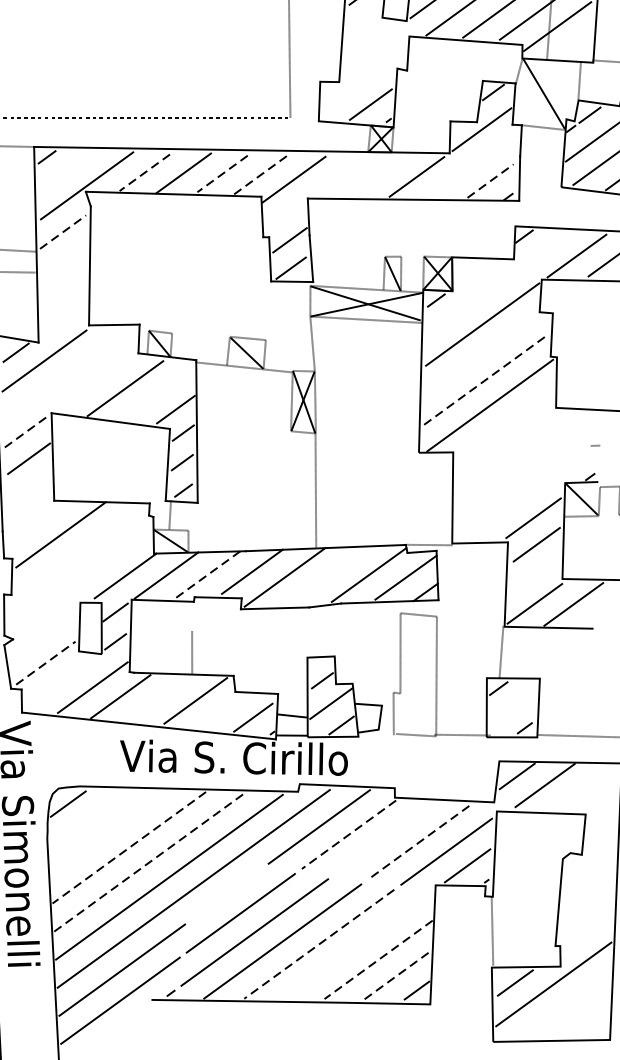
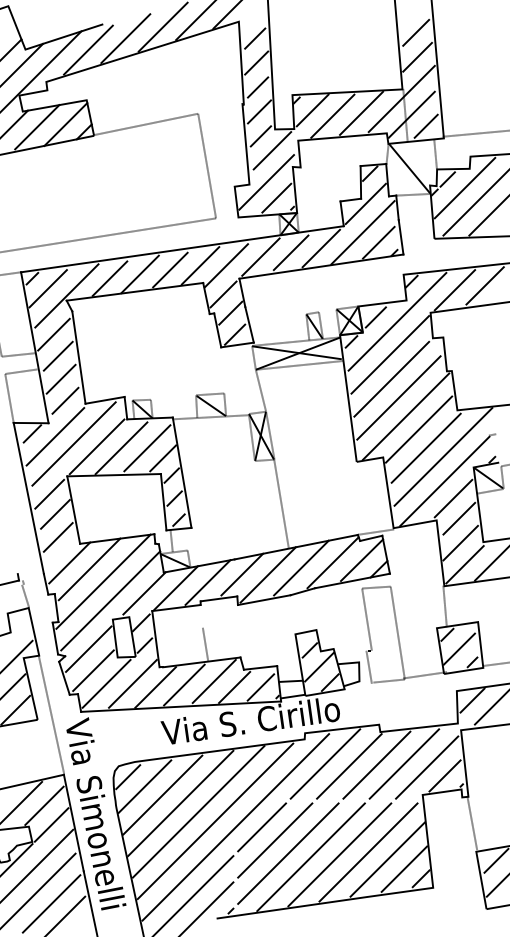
line: (362, 23) -> (260, 136), added
line: (572, 42) -> (425, 125), added
line: (375, 43) -> (272, 150), added
line: (361, 82) -> (266, 182), added
line: (472, 164) -> (362, 232), added
line: (64, 172) -> (47, 288), added
line: (144, 173) -> (109, 279), dashed -> solid
line: (222, 174) -> (170, 270), dashed -> solid
line: (261, 174) -> (200, 265), dashed -> solid
line: (338, 174) -> (260, 256), added
line: (377, 175) -> (290, 252), added
line: (491, 180) -> (379, 242), dashed -> solid
line: (284, 215) -> (223, 294), added
line: (63, 231) -> (54, 334), dashed -> solid
line: (63, 259) -> (57, 355), added
line: (471, 274) -> (375, 317), added
line: (498, 284) -> (397, 321), added
line: (62, 288) -> (60, 378), added
line: (64, 317) -> (65, 400), added
line: (479, 354) -> (391, 378), added
line: (65, 373) -> (73, 443), added
line: (484, 379) -> (398, 397), dashed -> solid
line: (94, 381) -> (96, 446), added
line: (158, 394) -> (147, 448), added
line: (503, 424) -> (418, 429), added
line: (27, 431) -> (50, 493), dashed -> solid
line: (508, 448) -> (425, 447), added
line: (529, 463) -> (443, 456), added
line: (27, 488) -> (57, 537), added
line: (525, 493) -> (444, 480), added
line: (37, 522) -> (69, 562), added
line: (76, 552) -> (103, 581), added
line: (207, 574) -> (207, 582), dashed -> solid
line: (328, 574) -> (301, 567), added
line: (533, 574) -> (460, 542), added
line: (81, 578) -> (110, 600), added
line: (43, 634) -> (88, 648), added
line: (45, 662) -> (93, 670), dashed -> solid
line: (59, 681) -> (106, 683), added
line: (157, 698) -> (184, 684), added
line: (509, 708) -> (458, 648), added
line: (220, 712) -> (234, 687), added
line: (86, 819) -> (144, 786), added
line: (108, 832) -> (162, 794), added
line: (349, 834) -> (349, 766), dashed -> solid
line: (383, 837) -> (376, 764), added
line: (418, 843) -> (404, 764), dashed -> solid
line: (128, 847) -> (180, 803), dashed -> solid
line: (151, 861) -> (199, 811), dashed -> solid
line: (226, 894) -> (261, 827), added
line: (319, 943) -> (339, 854), dashed -> solid
line: (355, 946) -> (368, 852), added
line: (378, 960) -> (387, 860), dashed -> solid
line: (398, 974) -> (404, 868), dashed -> solid

